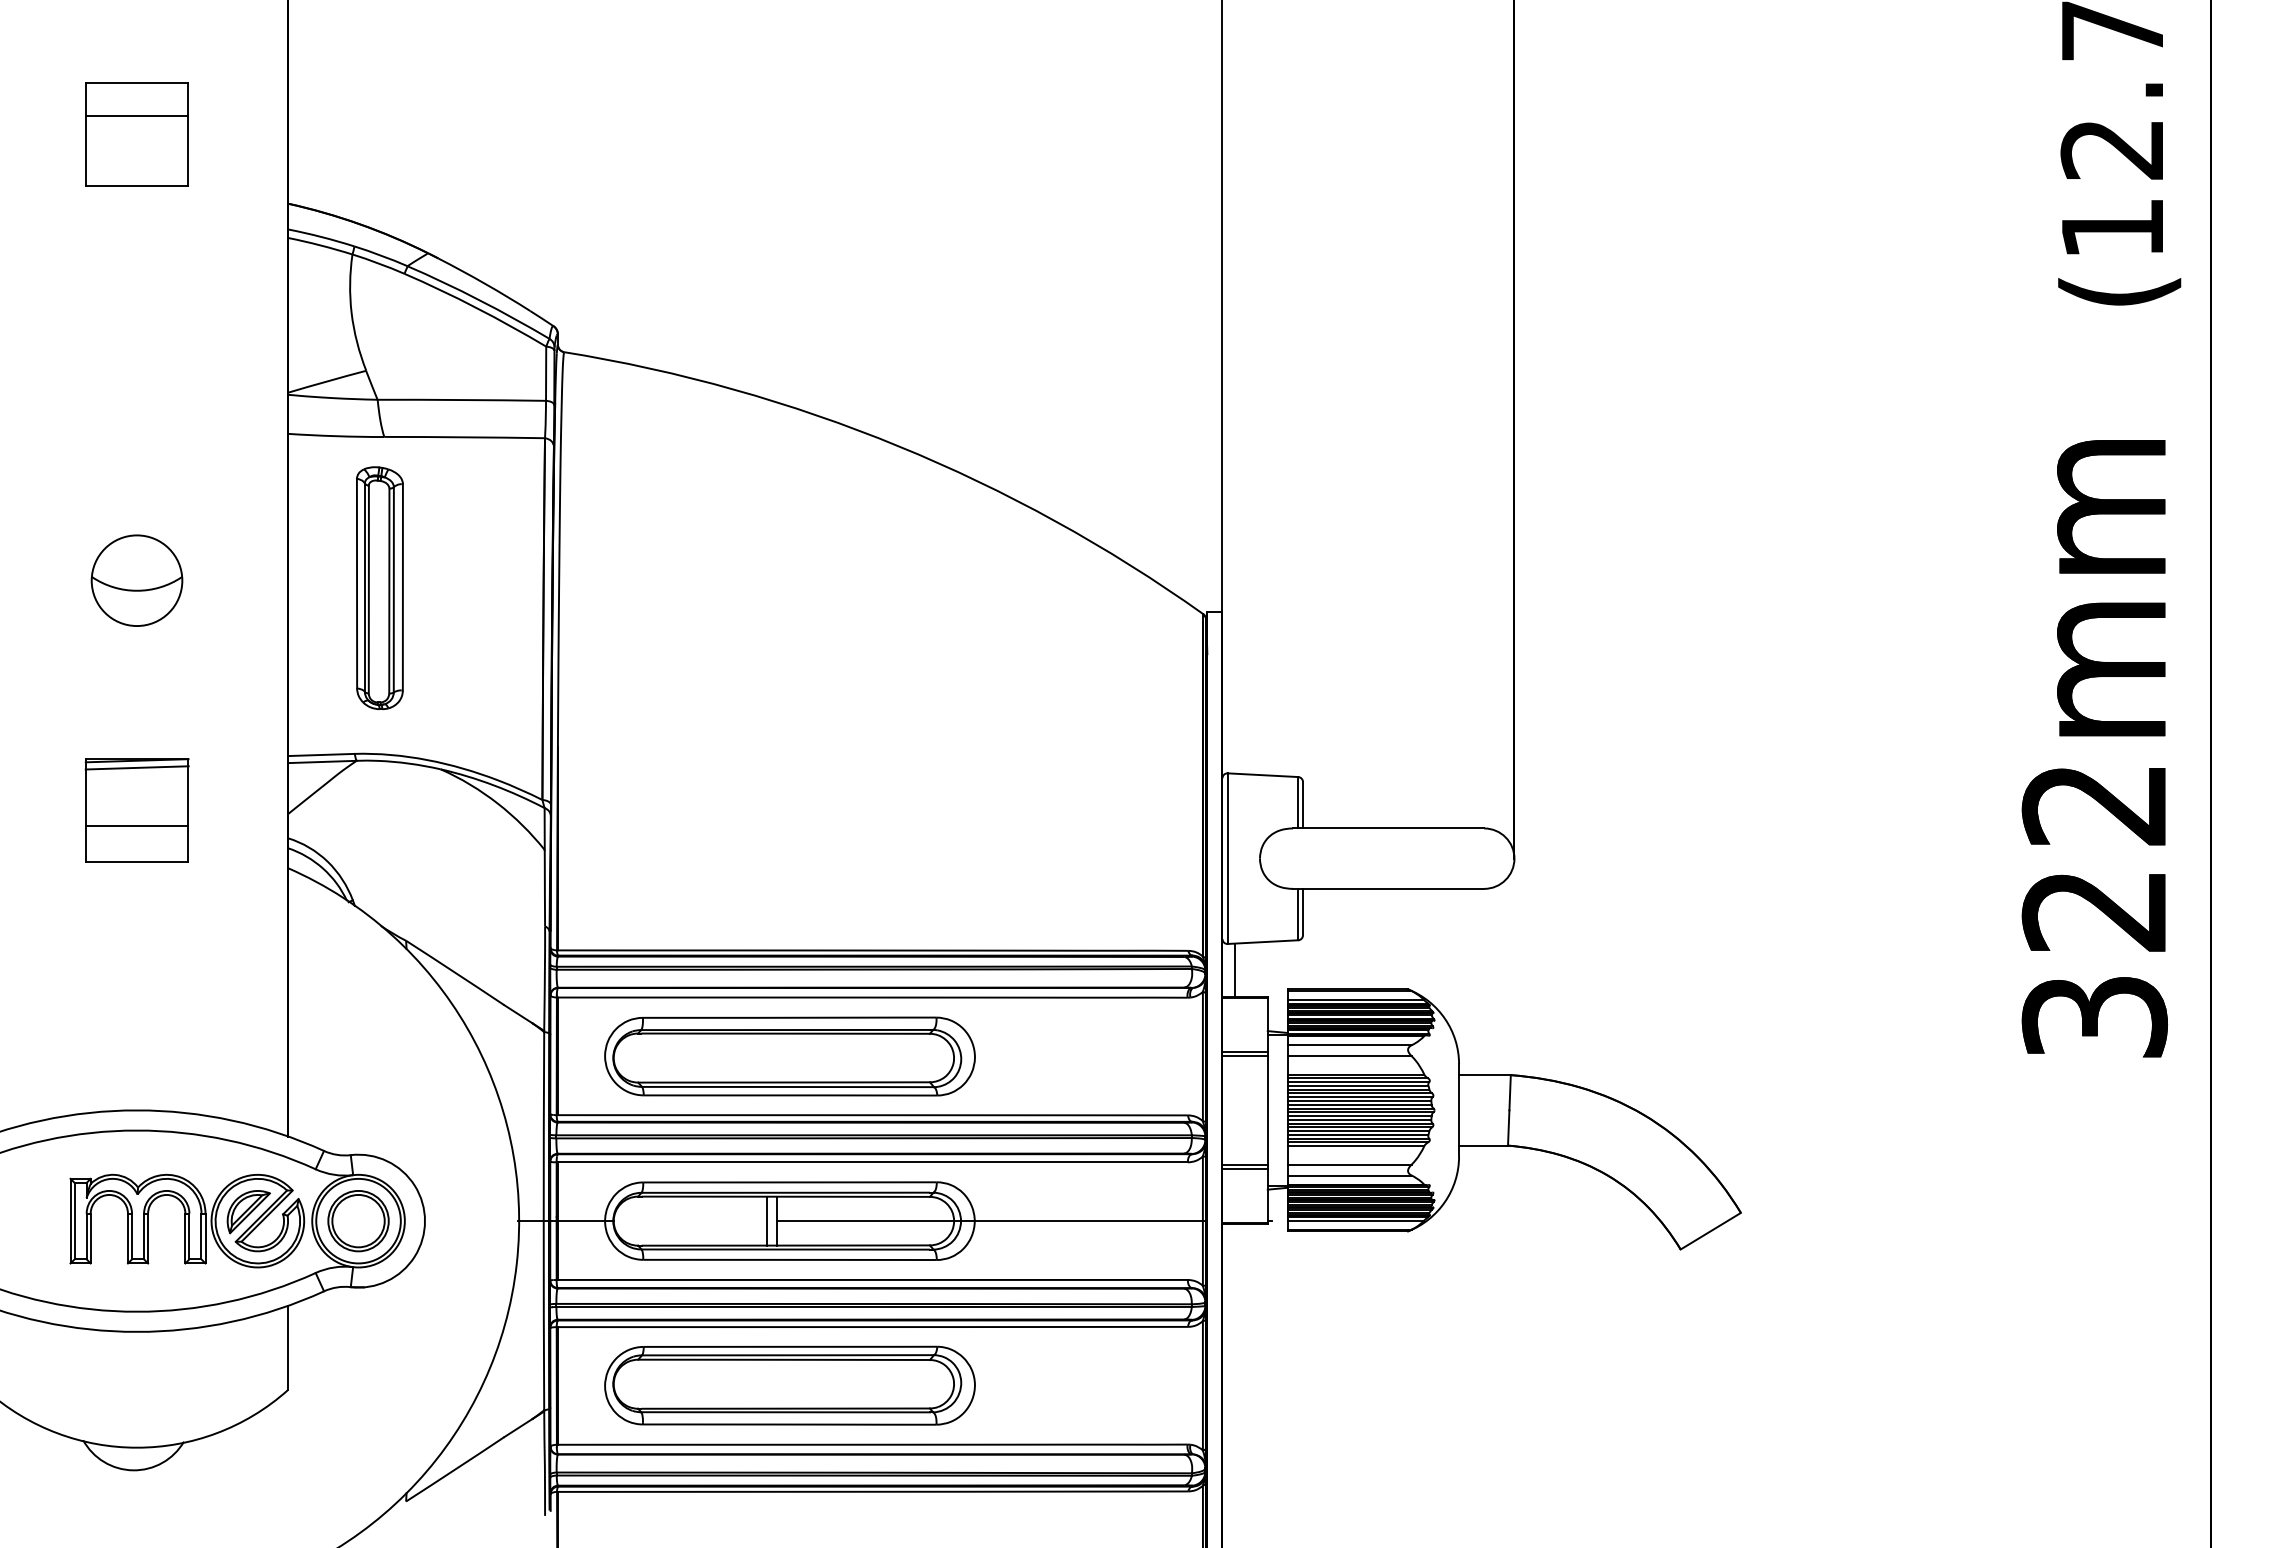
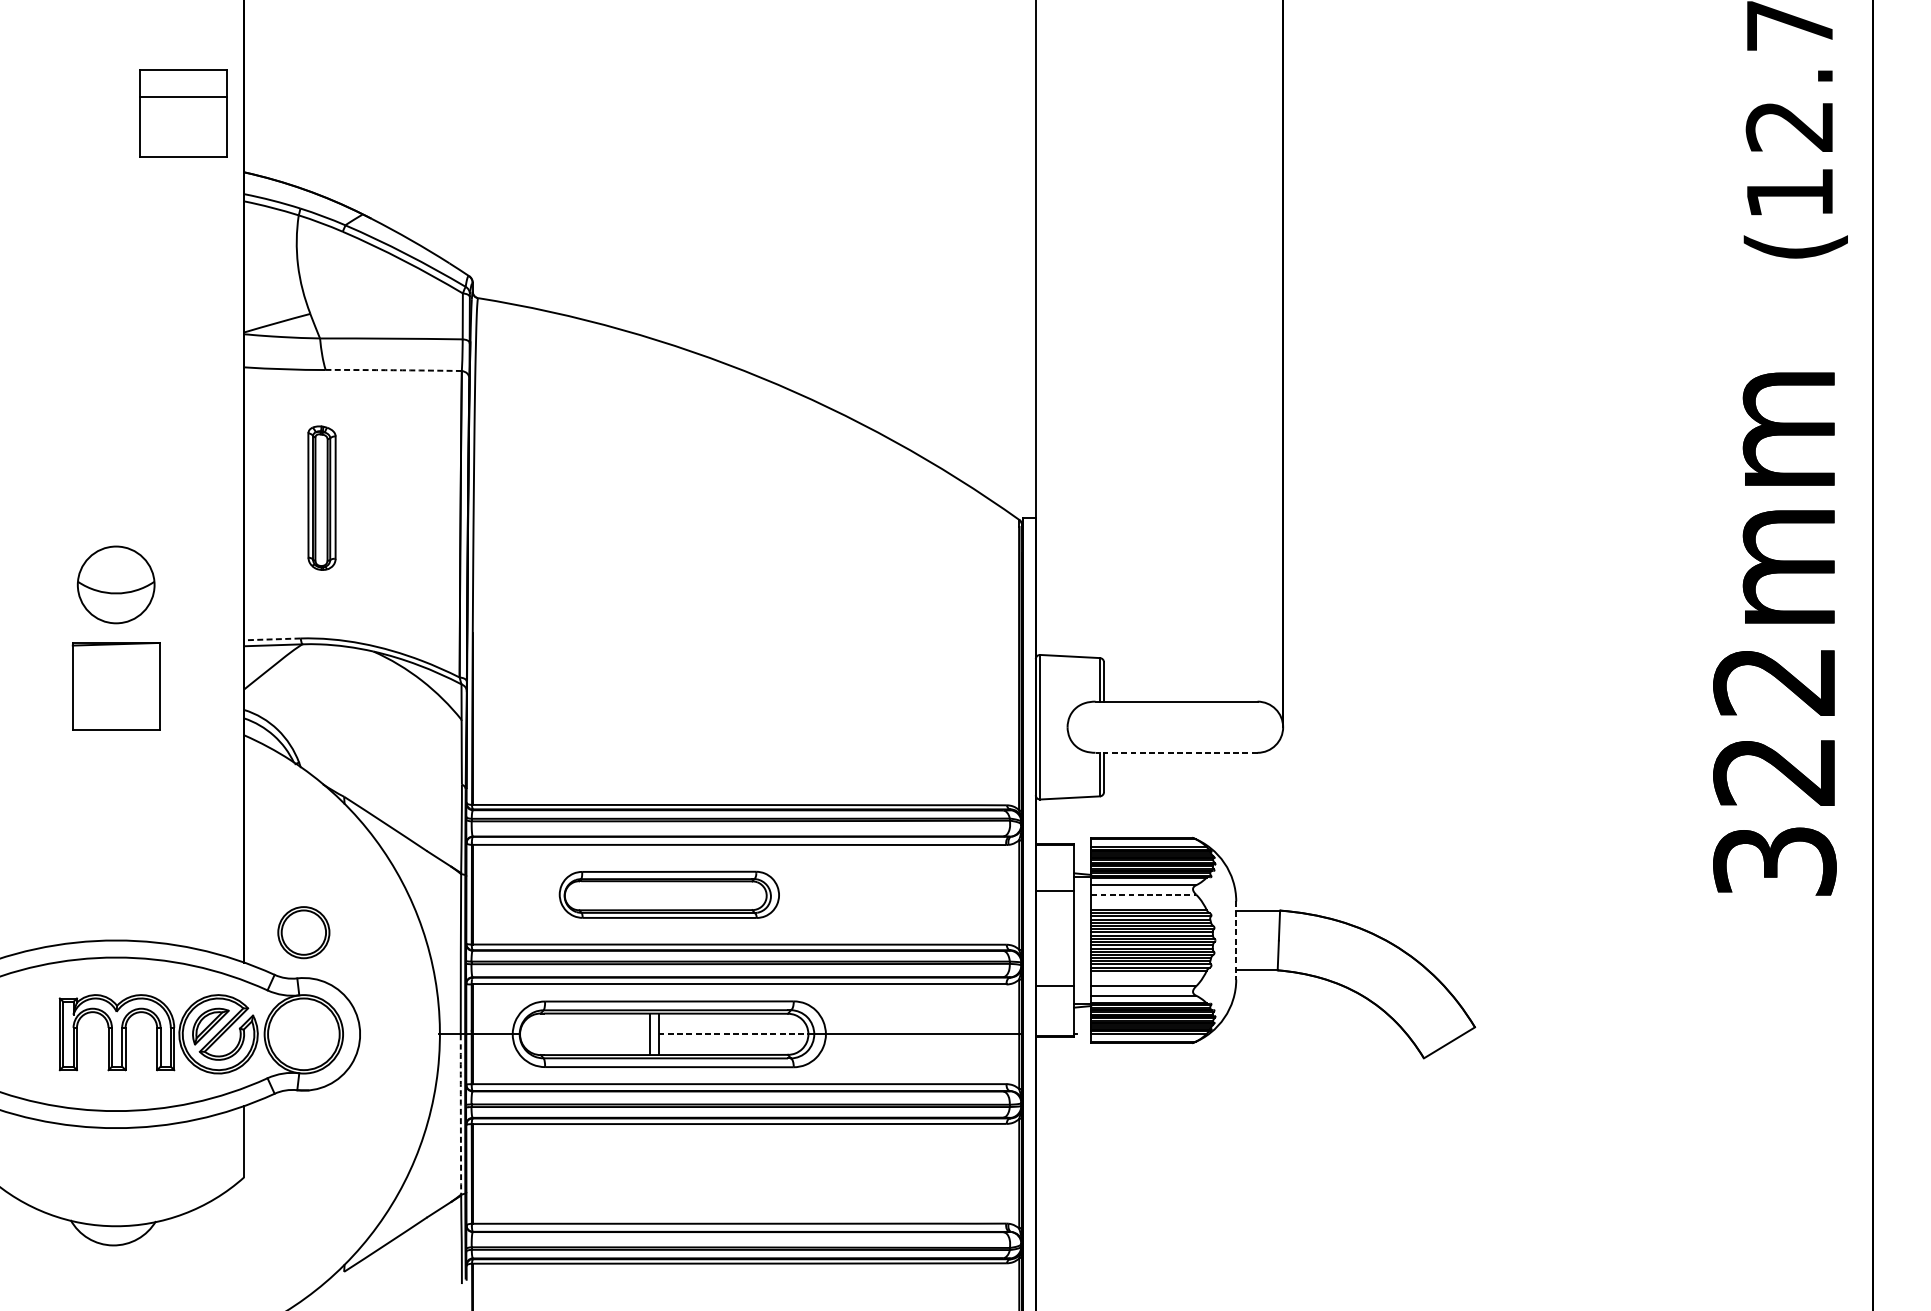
part: (136, 134) -> (183, 112), moved
arc: (464, 437) -> (393, 370), solid -> dashed
part: (136, 580) -> (115, 584), moved
part: (379, 588) -> (321, 498), size x0.7
line: (320, 755) -> (271, 639), solid -> dashed
line: (136, 767) -> (115, 649), removed
line: (136, 826) -> (115, 699), removed
line: (1388, 888) -> (1176, 752), solid -> dashed
line: (1234, 969) -> (1045, 821), removed
part: (789, 1056) -> (668, 894), size x0.7
line: (1244, 1056) -> (1054, 894), removed
line: (1349, 1056) -> (1143, 894), solid -> dashed
line: (1459, 1110) -> (1236, 940), solid -> dashed
line: (1244, 1168) -> (1054, 989), removed
part: (358, 1221) -> (303, 932), moved
line: (866, 1221) -> (734, 1034), solid -> dashed
arc: (543, 1315) -> (460, 1114), solid -> dashed
part: (789, 1385) -> (668, 1173), removed

